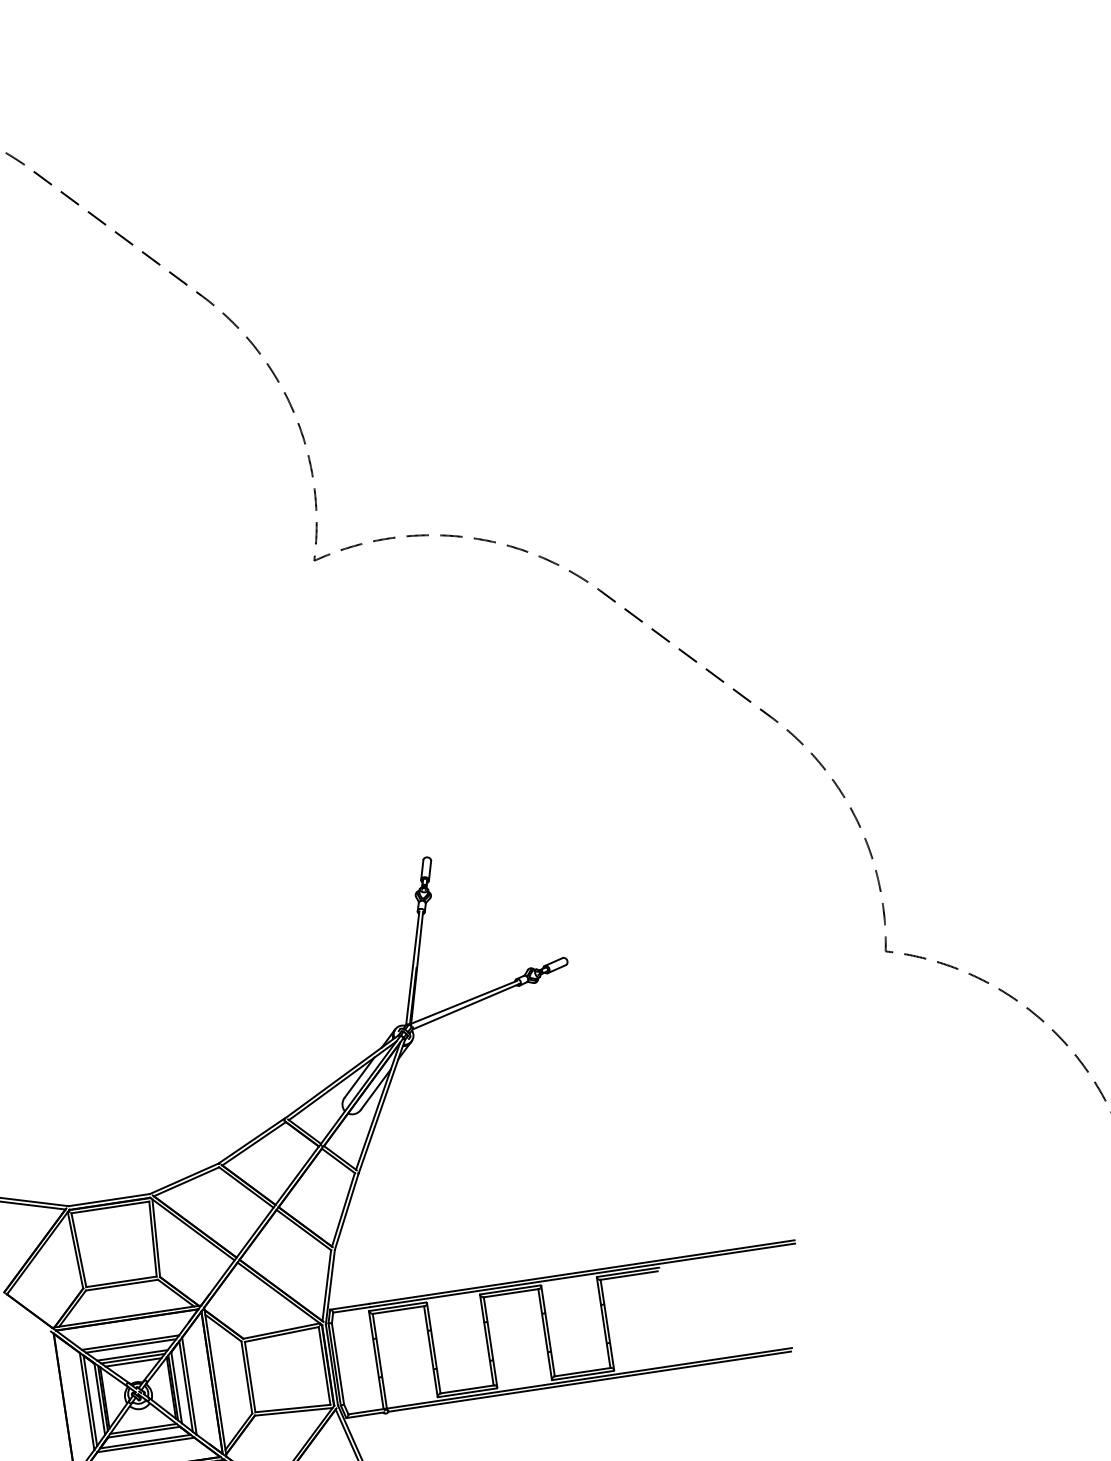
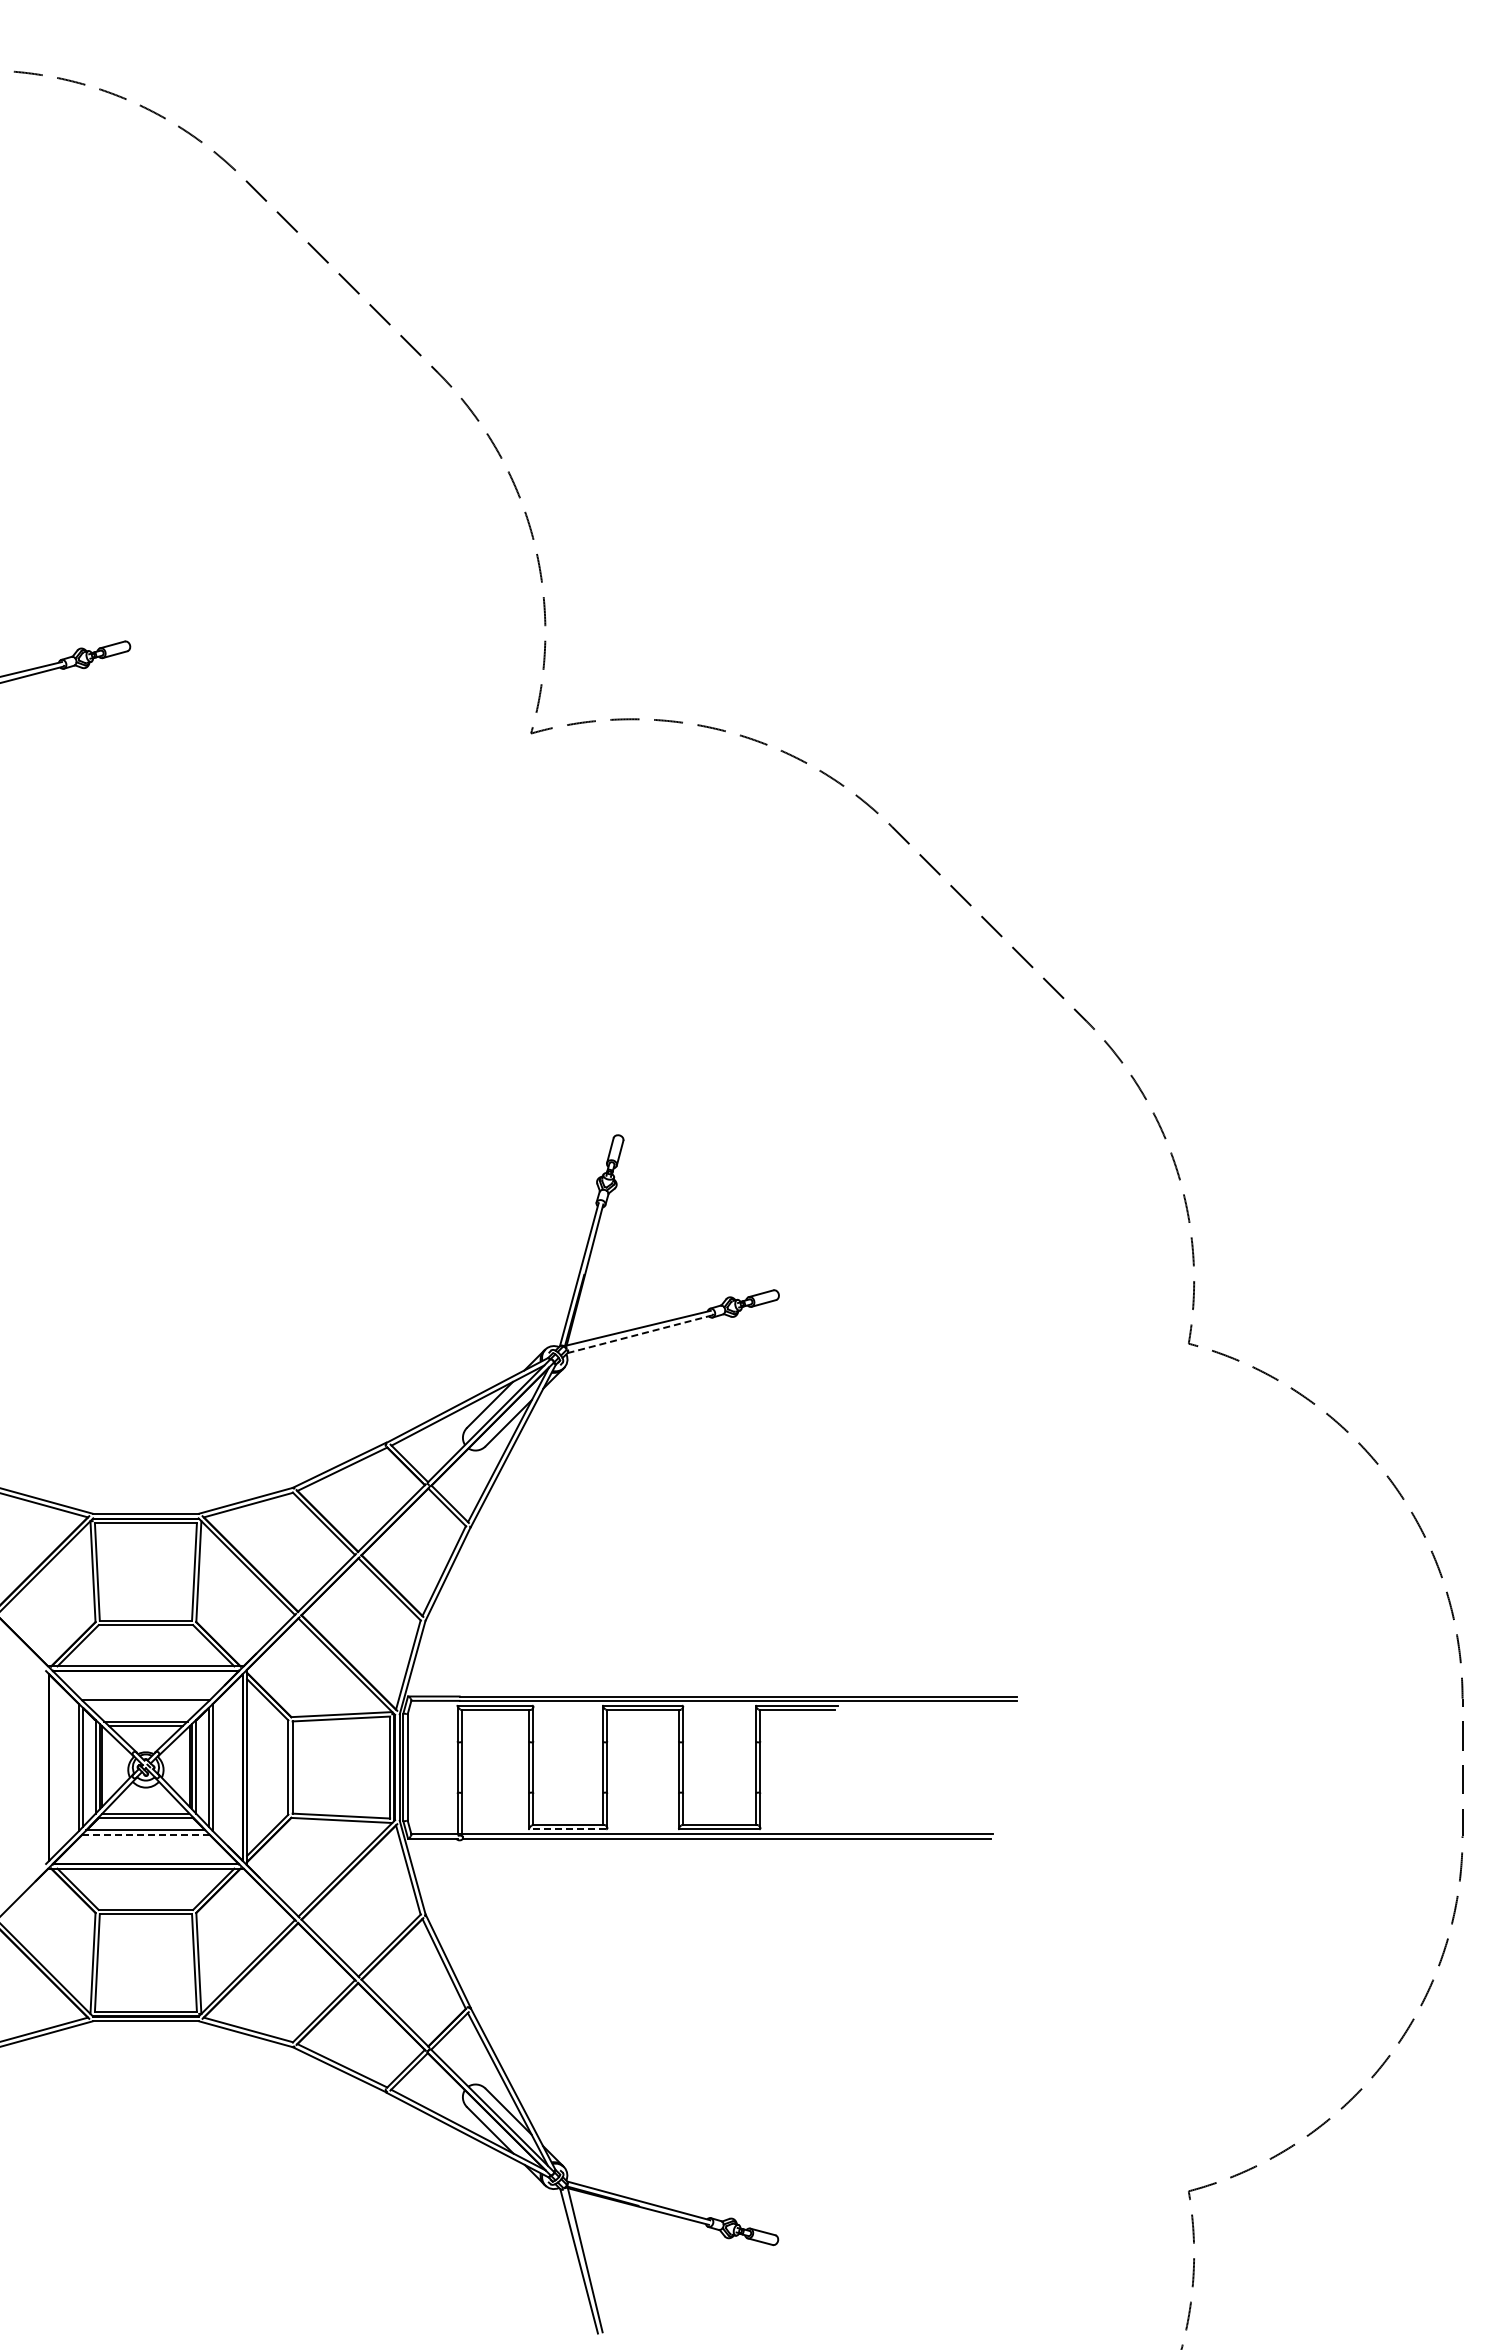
line: (465, 1007) -> (639, 1334), solid -> dashed
line: (130, 1345) -> (145, 1704), removed
line: (132, 1355) -> (145, 1717), removed
line: (467, 1393) -> (567, 1829), solid -> dashed
line: (145, 1444) -> (145, 1834), solid -> dashed

